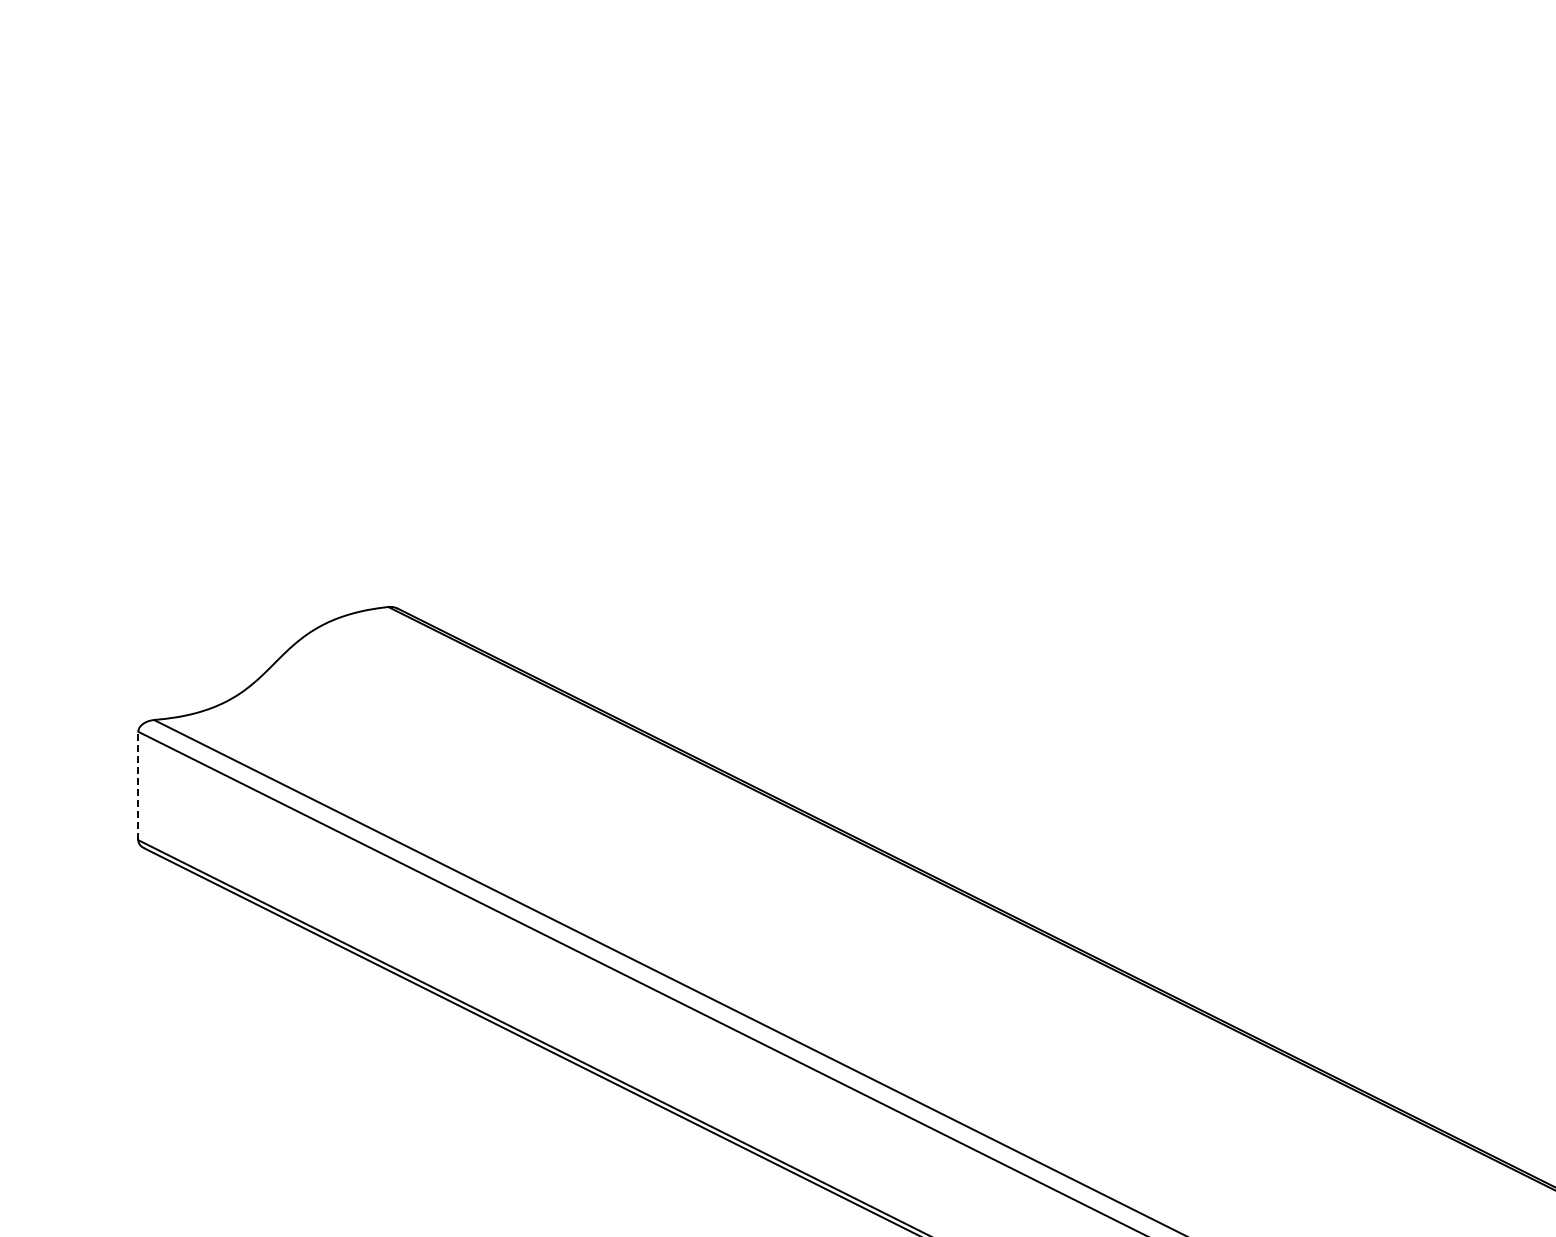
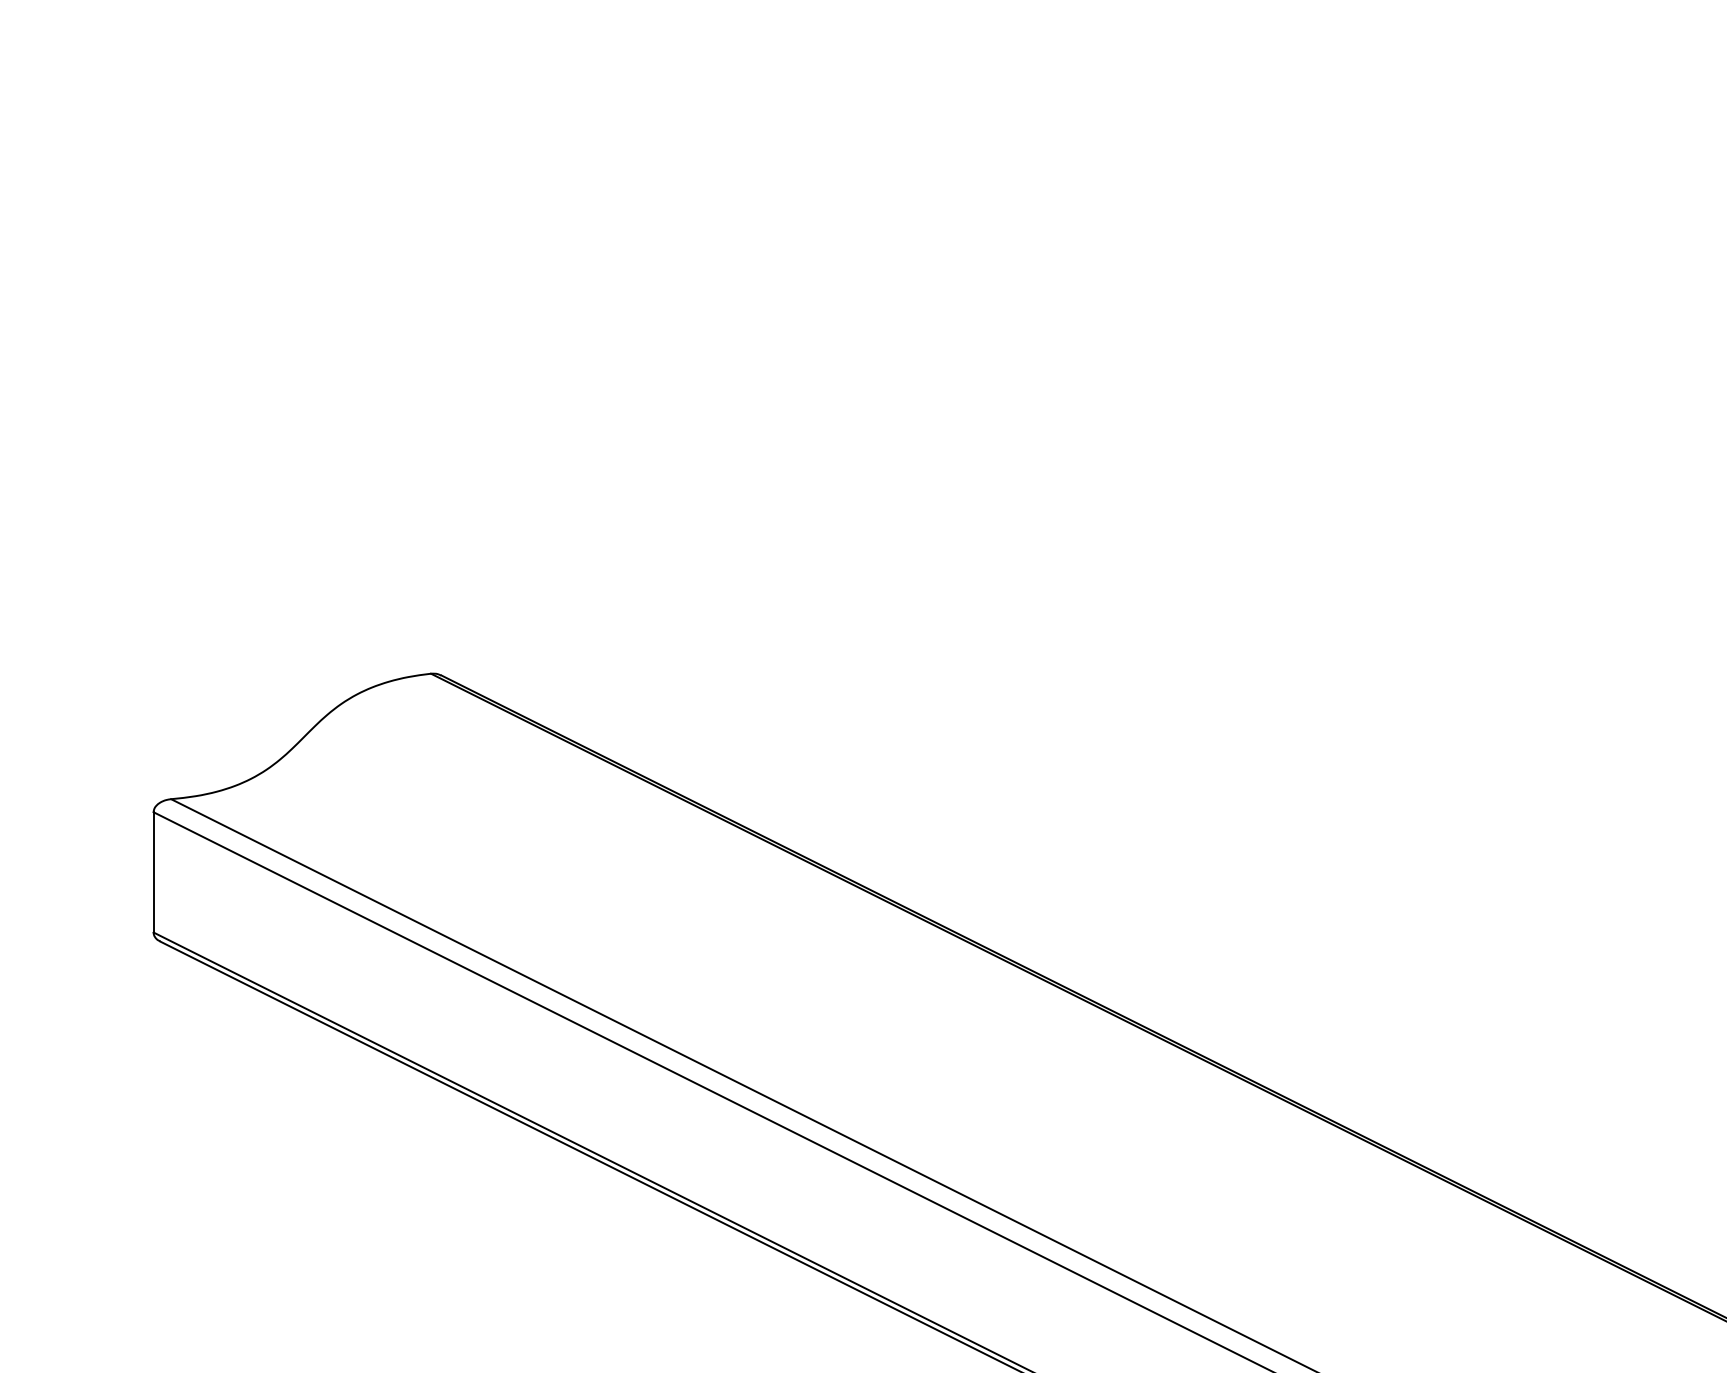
line: (138, 785) -> (153, 871), dashed -> solid

